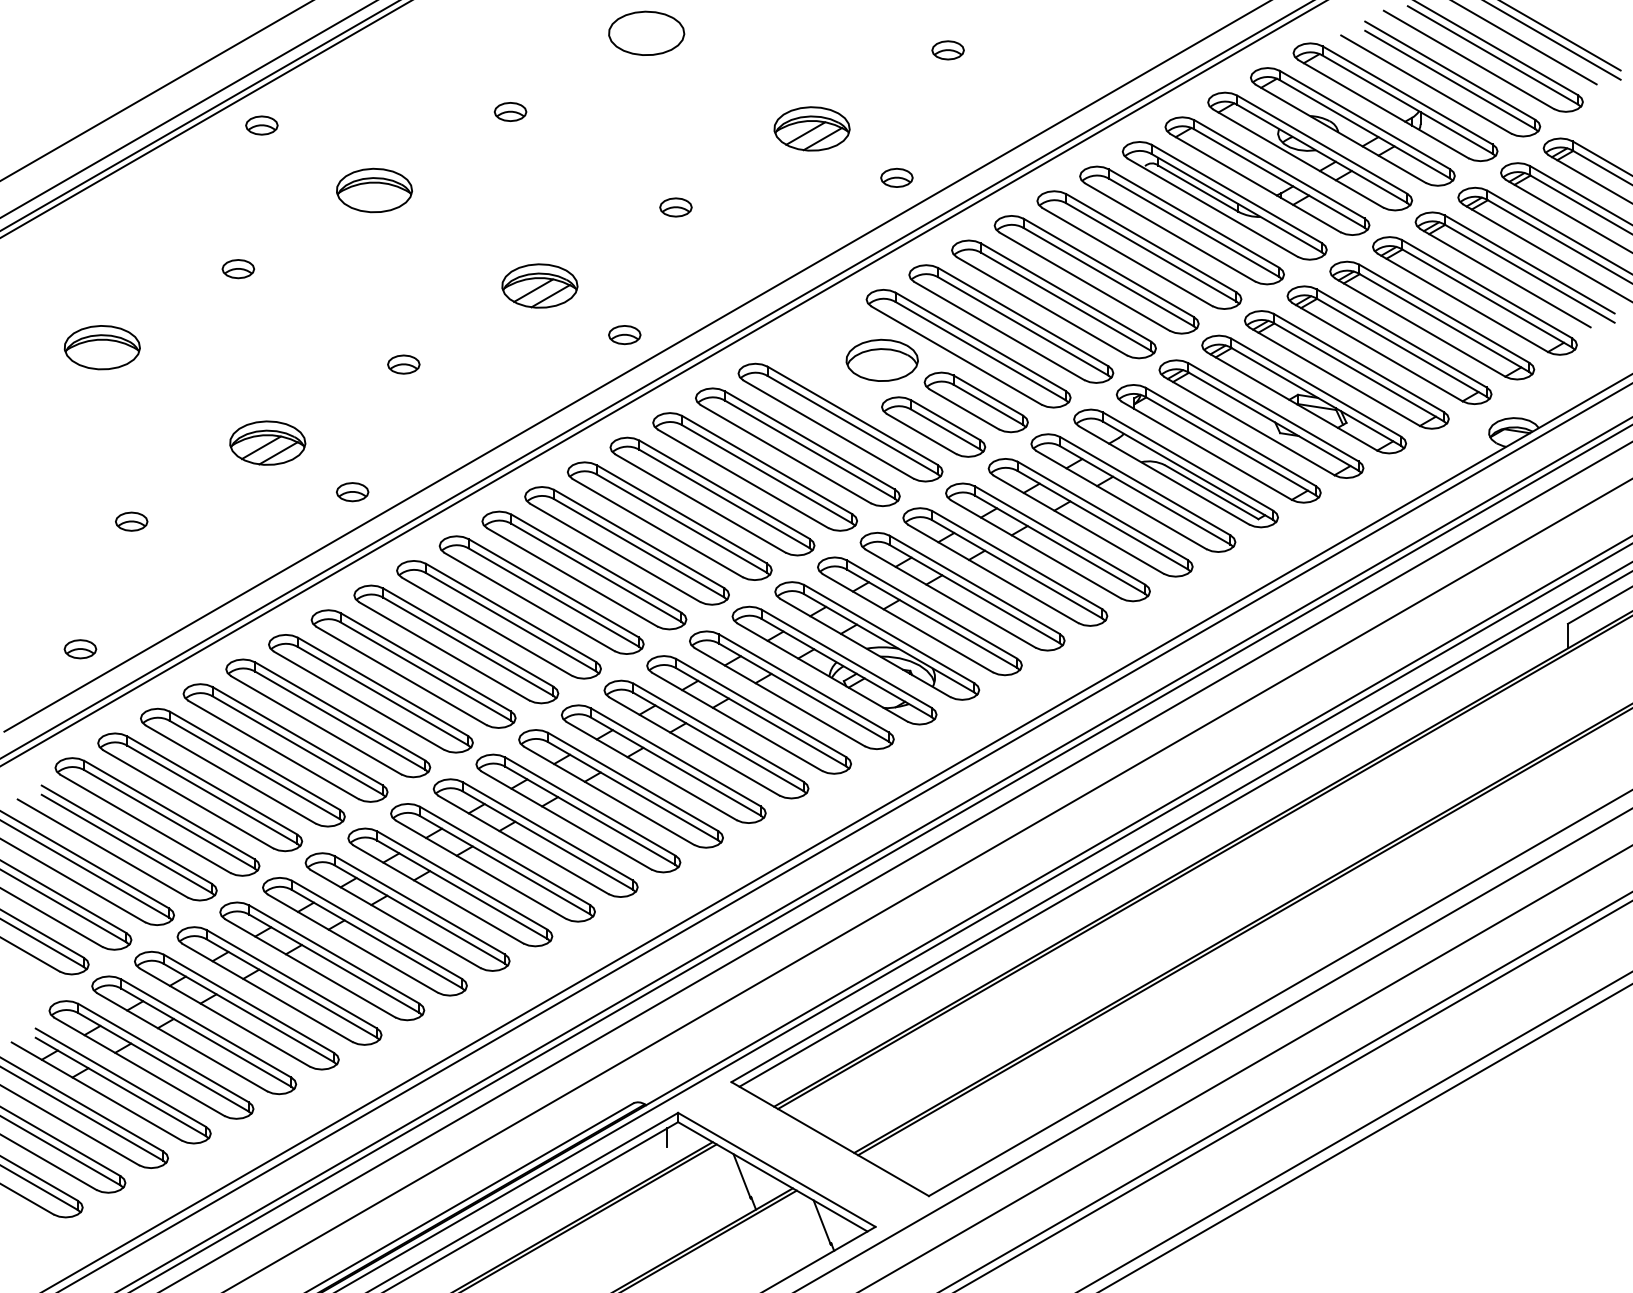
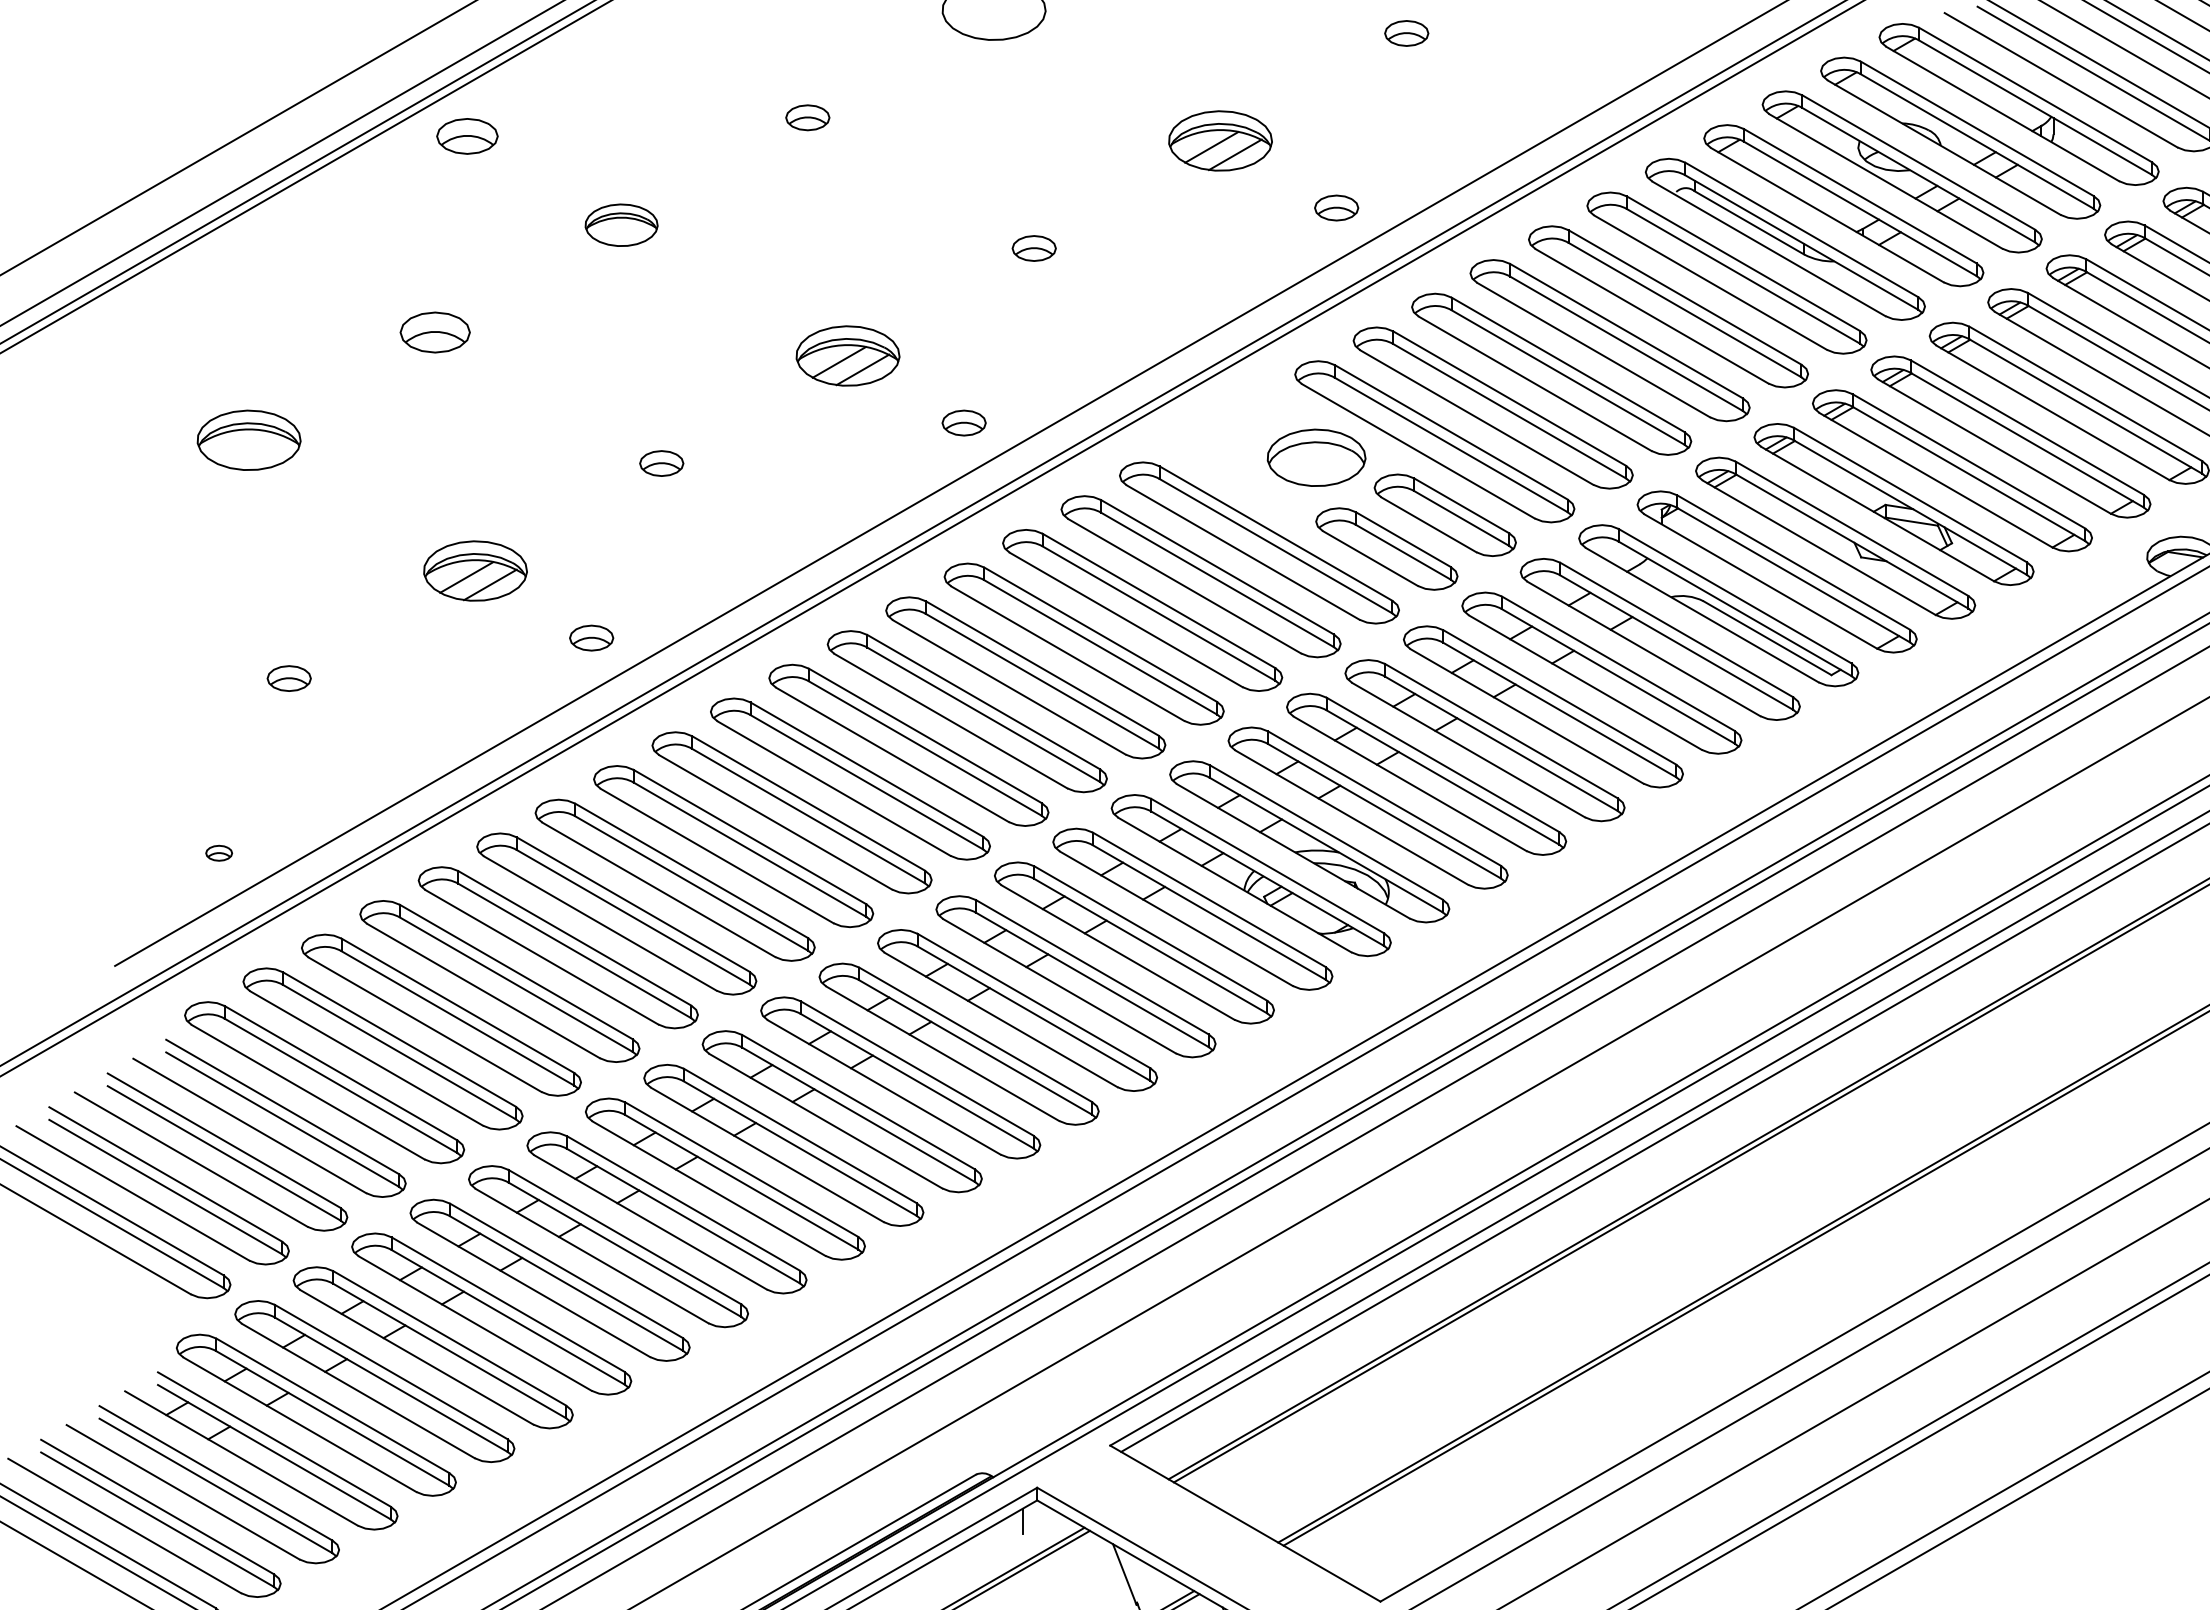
part: (261, 125) -> (466, 136), size x1.4
part: (374, 190) -> (621, 225), size x0.7
part: (238, 269) -> (435, 333), size x1.6
part: (80, 649) -> (219, 853), size x0.6

